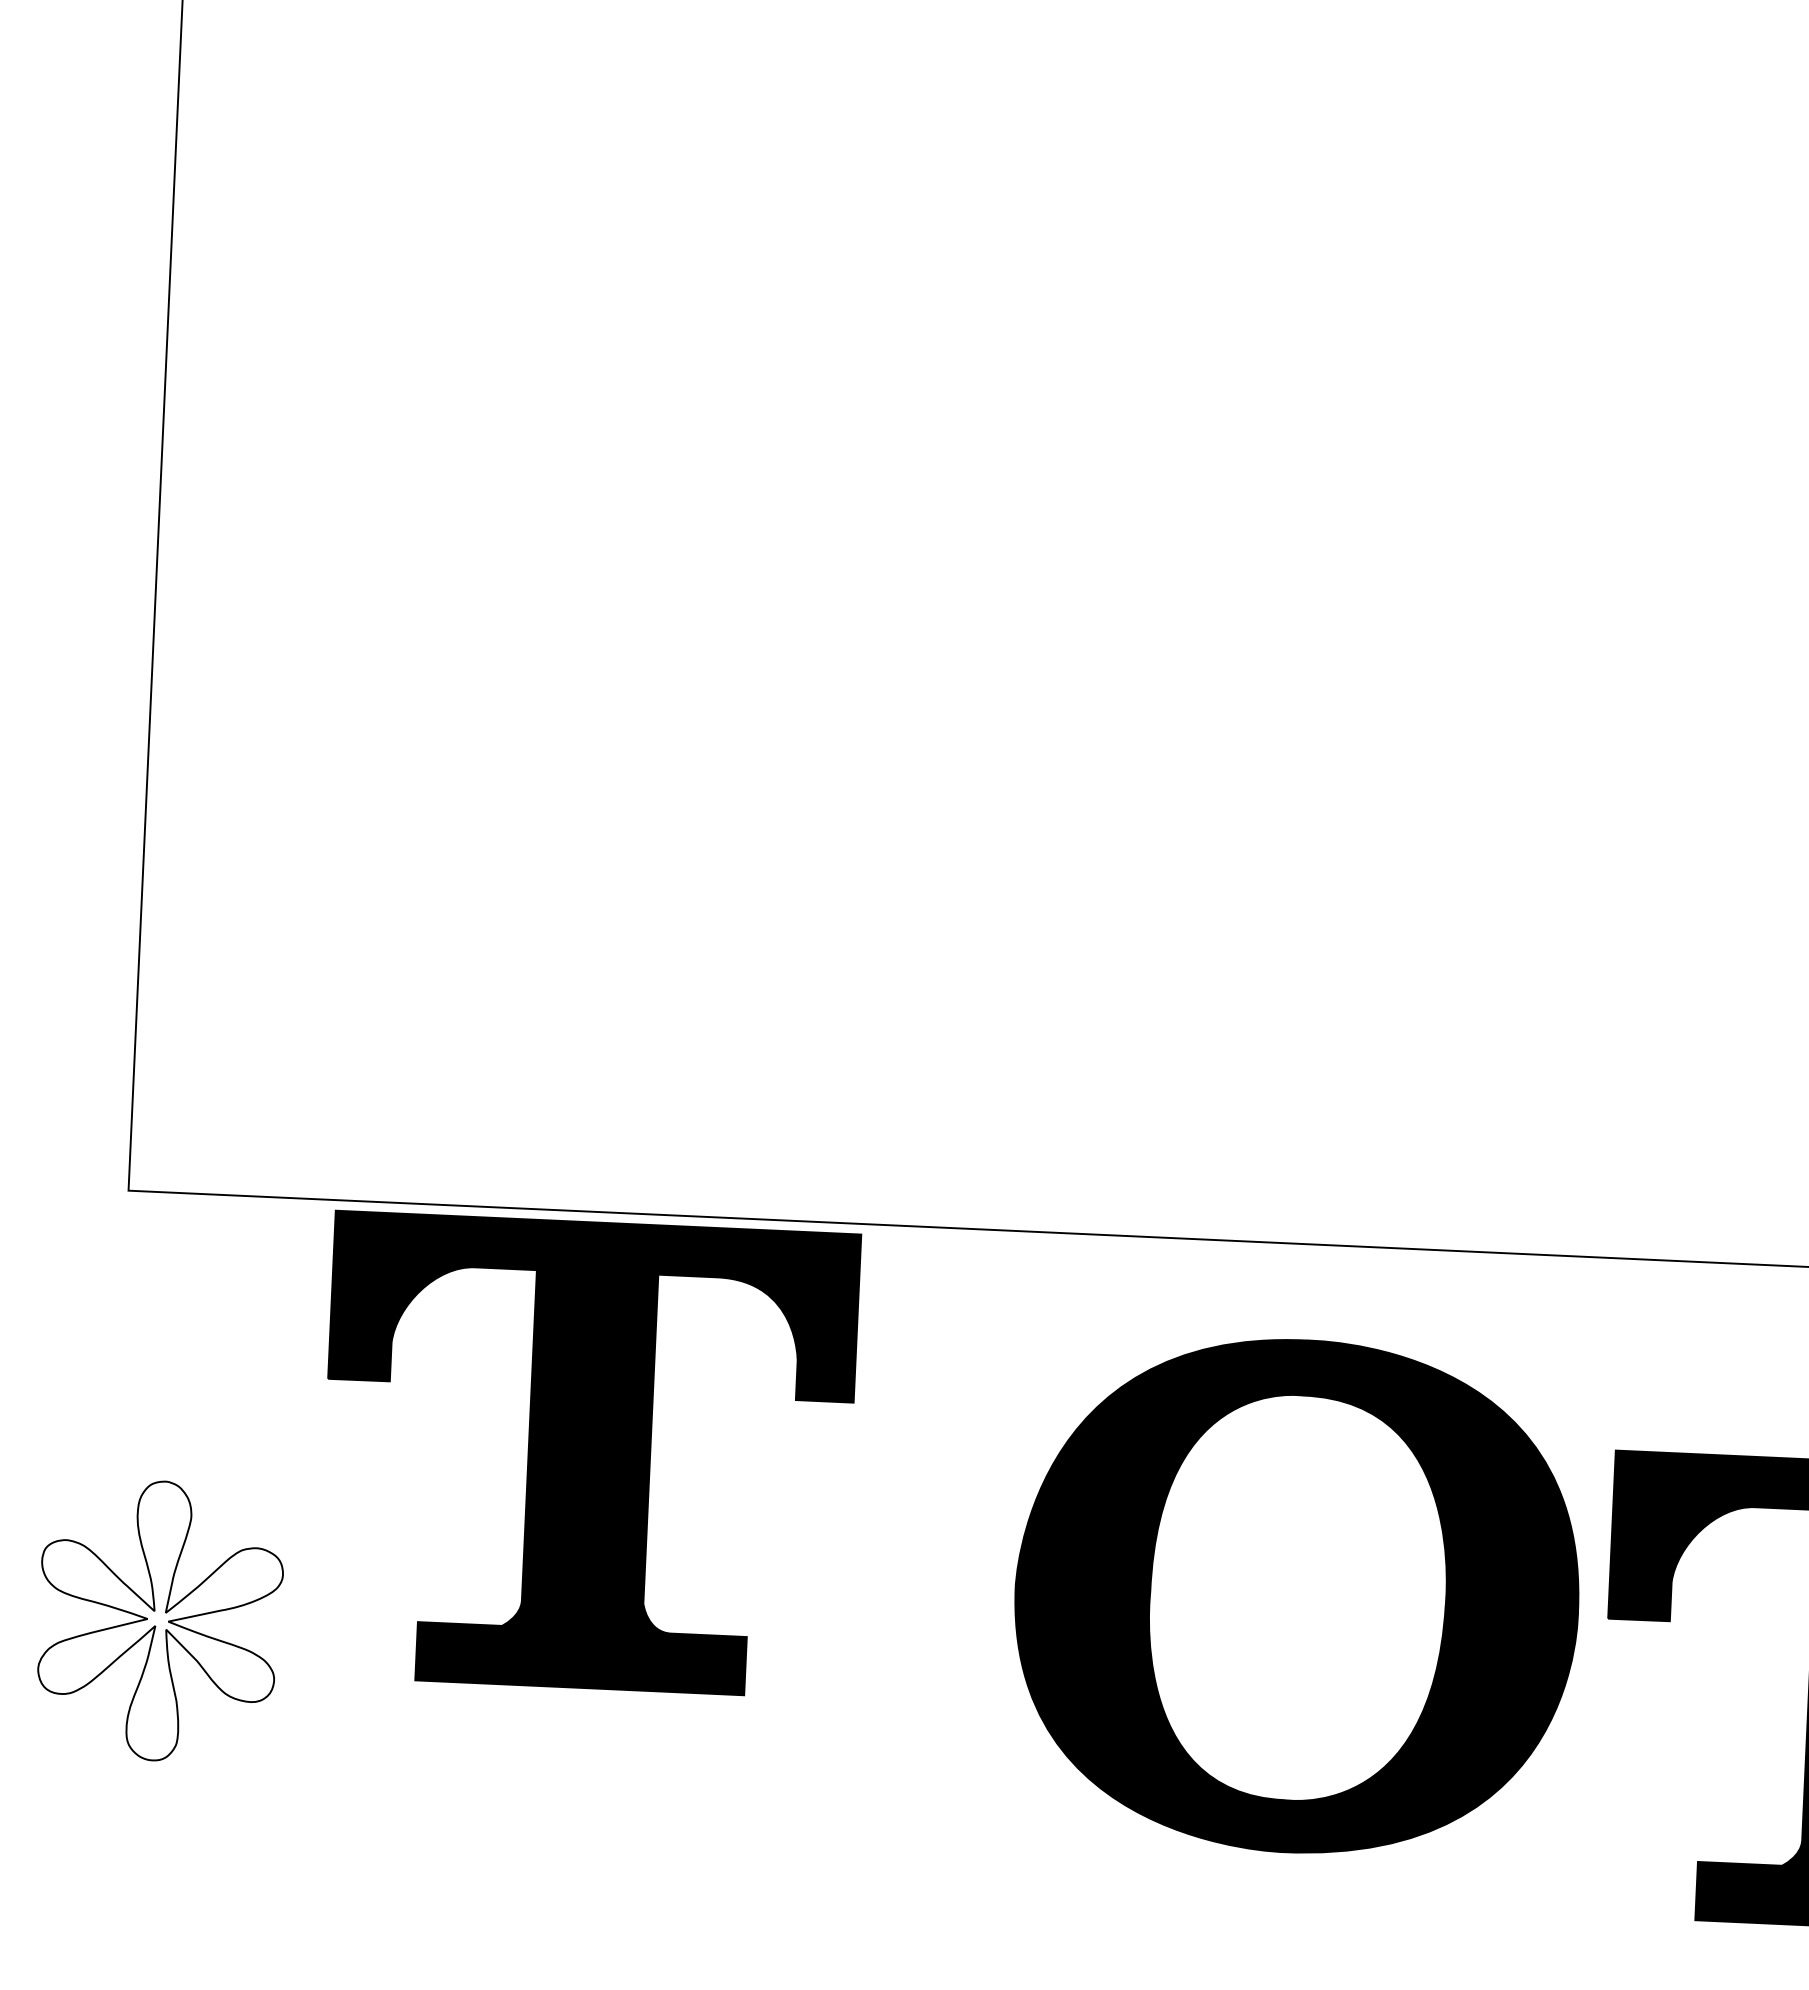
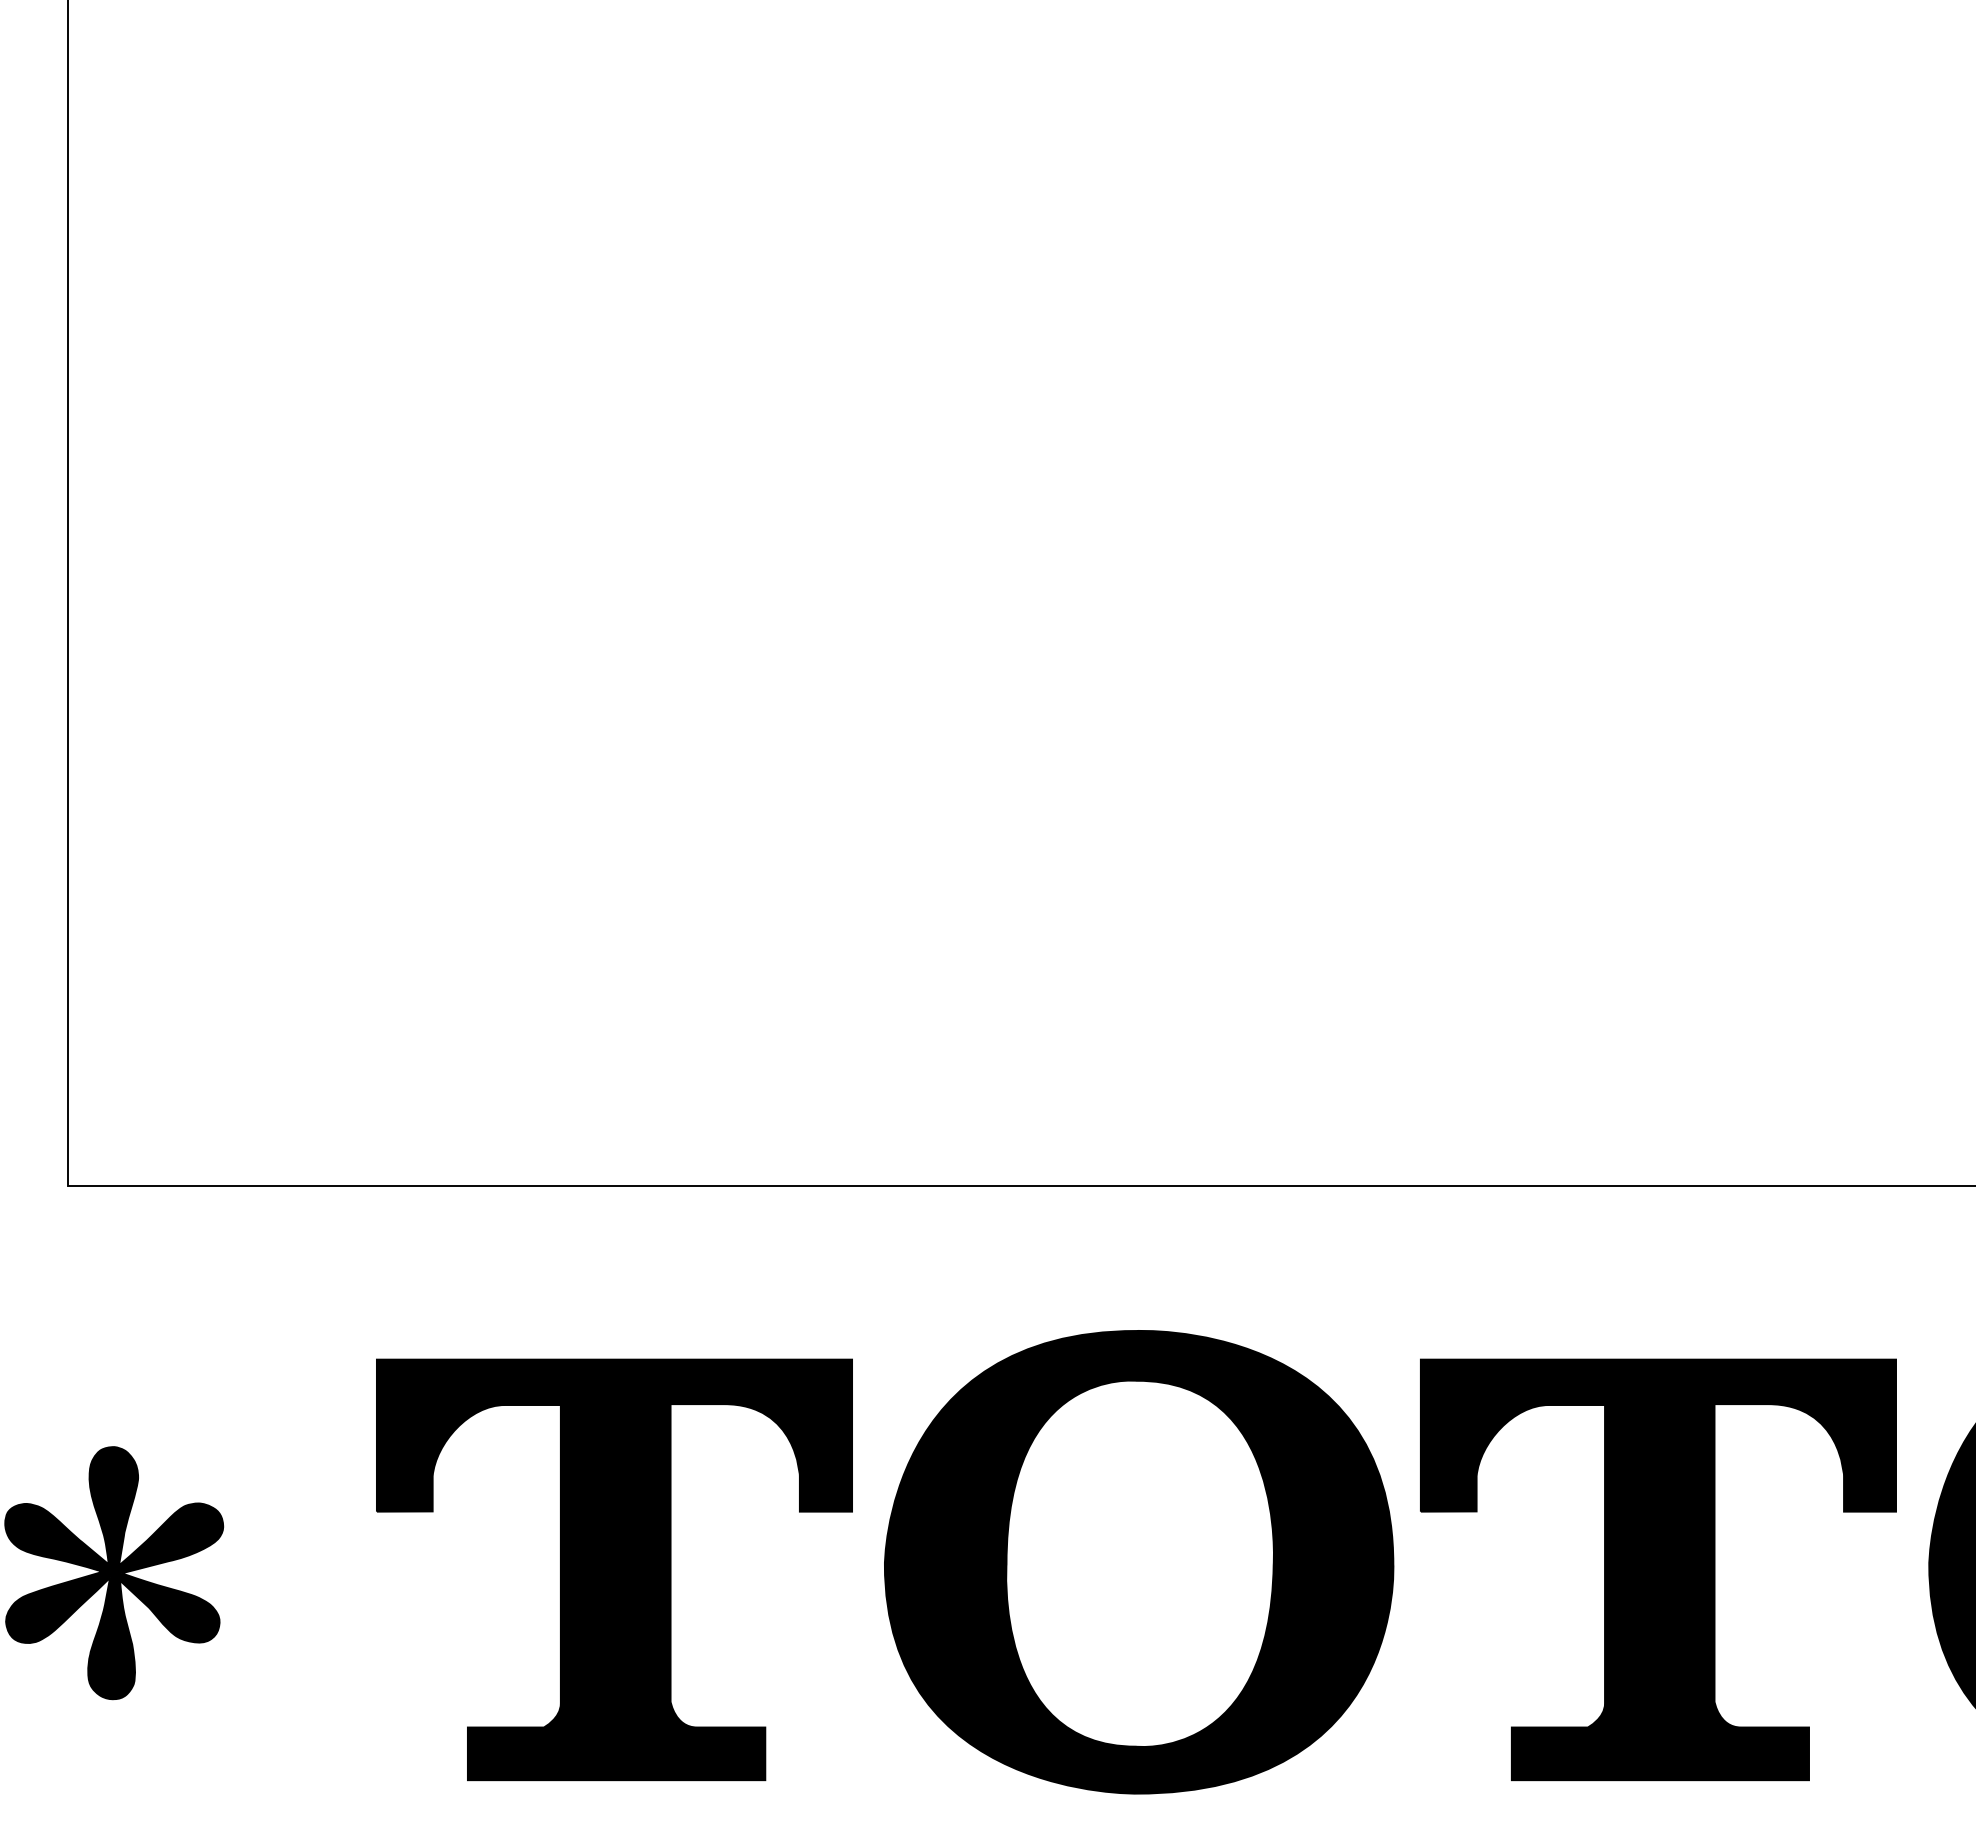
part: (587, 1454) -> (614, 1569), moved
part: (1297, 1596) -> (1139, 1562), moved
fill: (160, 1621) -> (114, 1573), added

